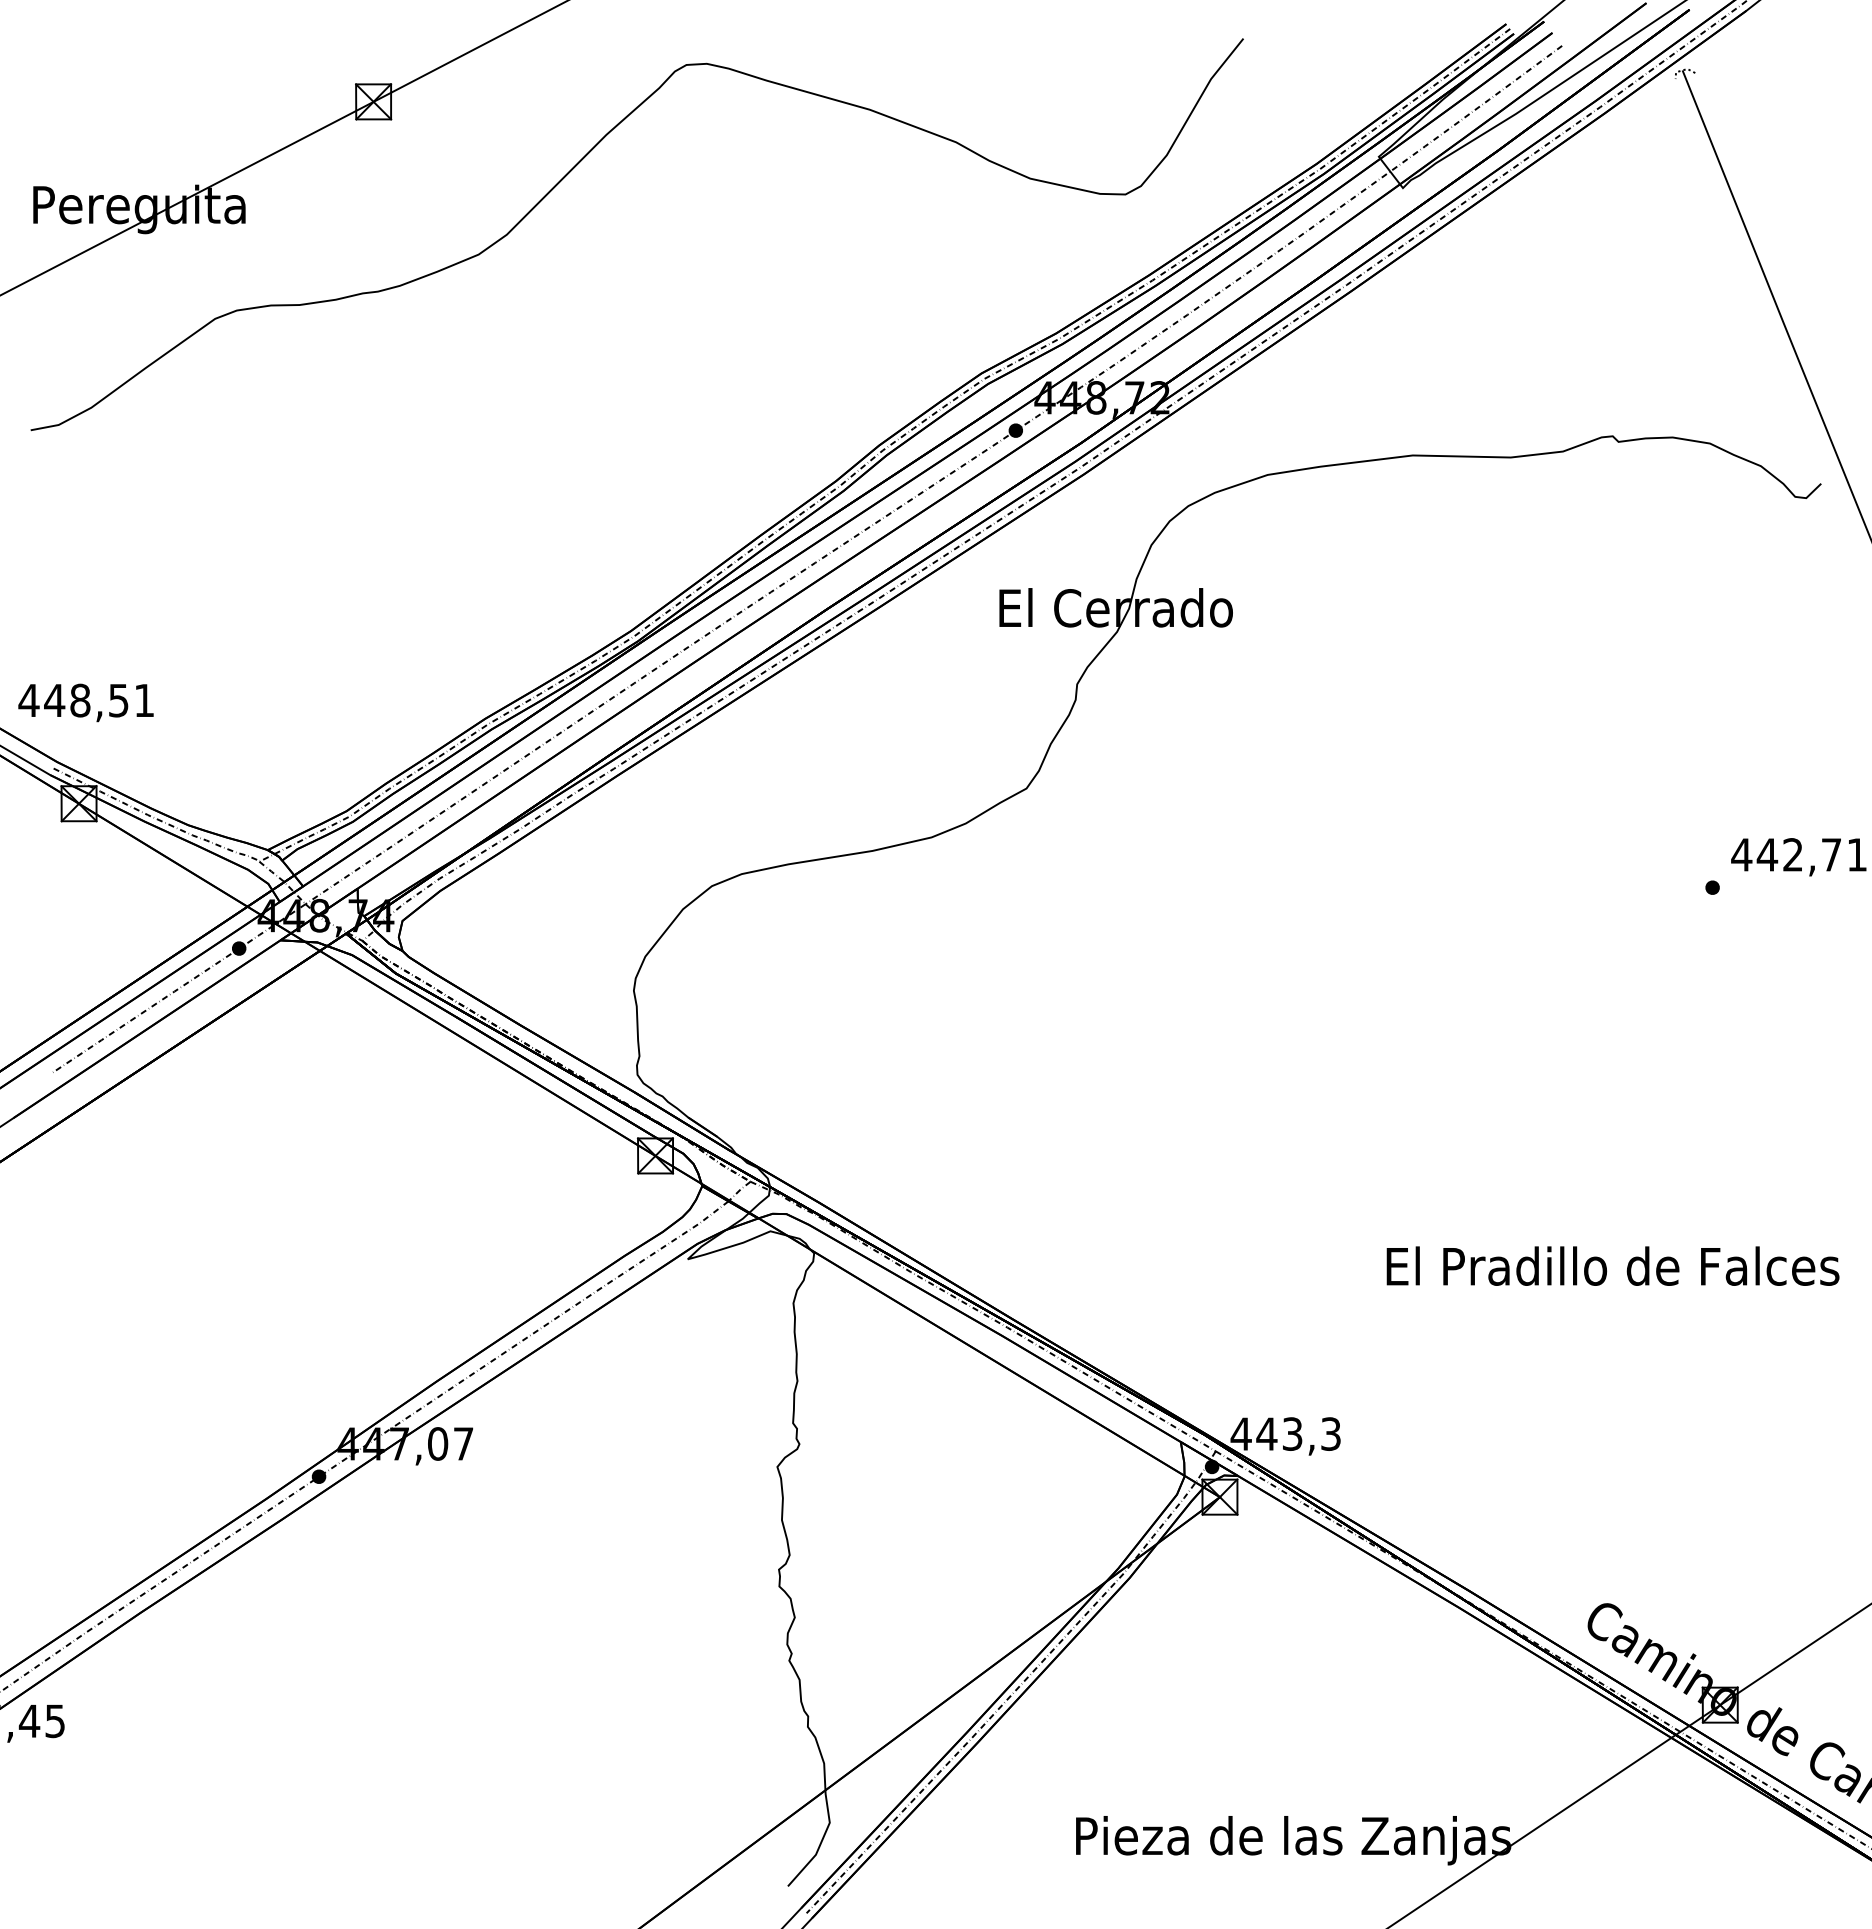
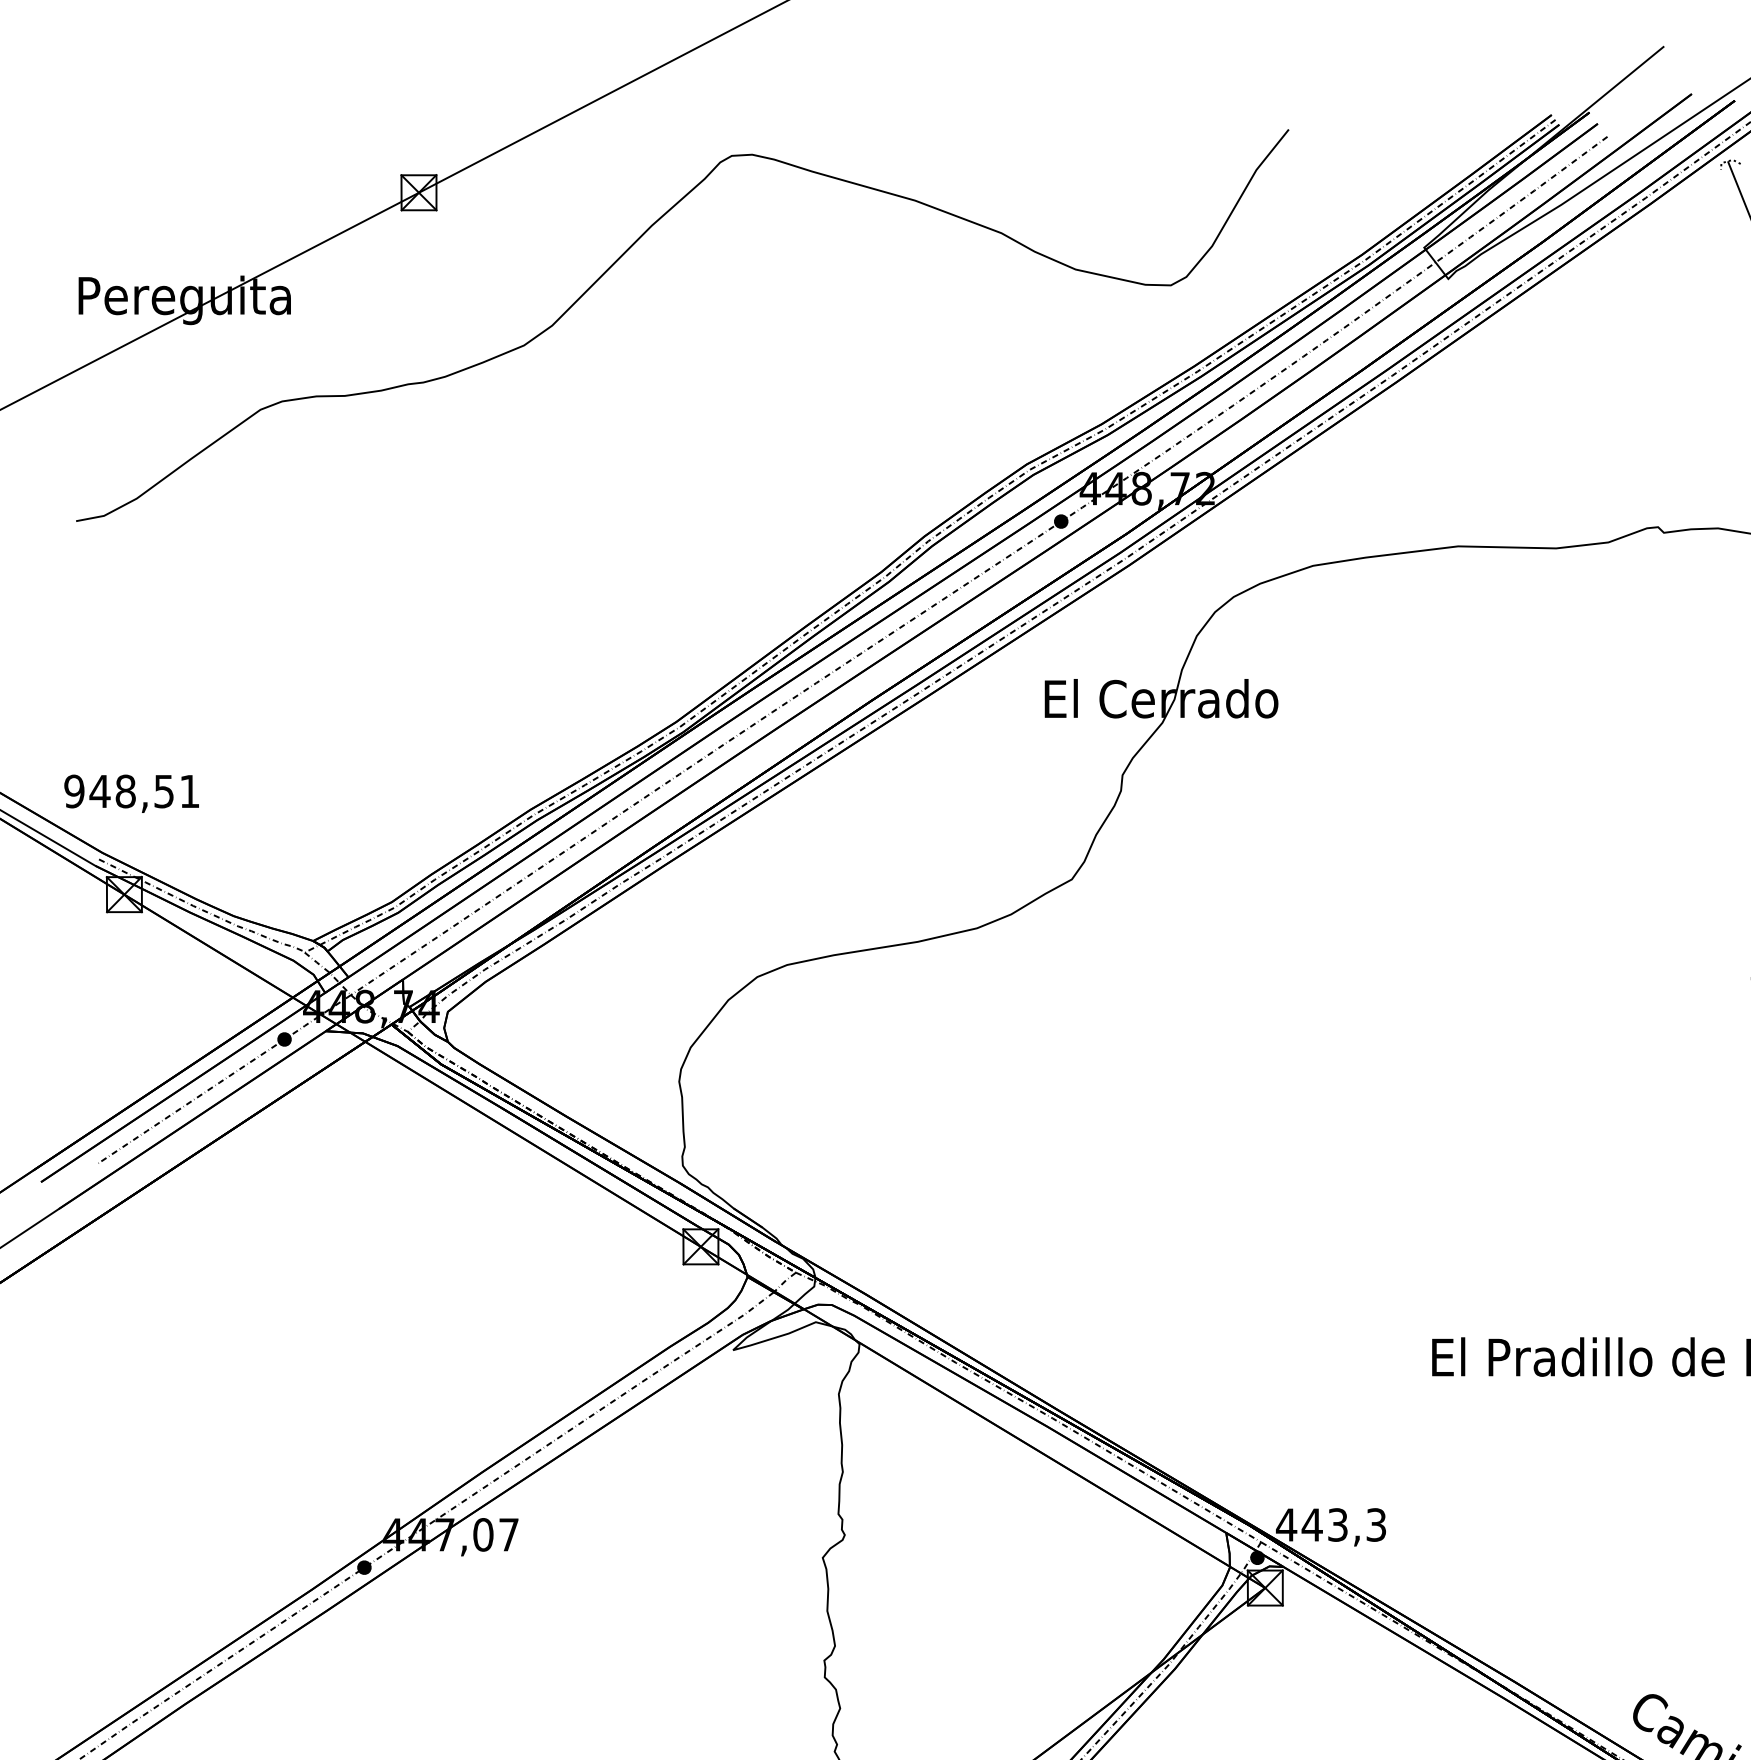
text: (28, 700) -> (73, 791), 448,51 -> 948,51

